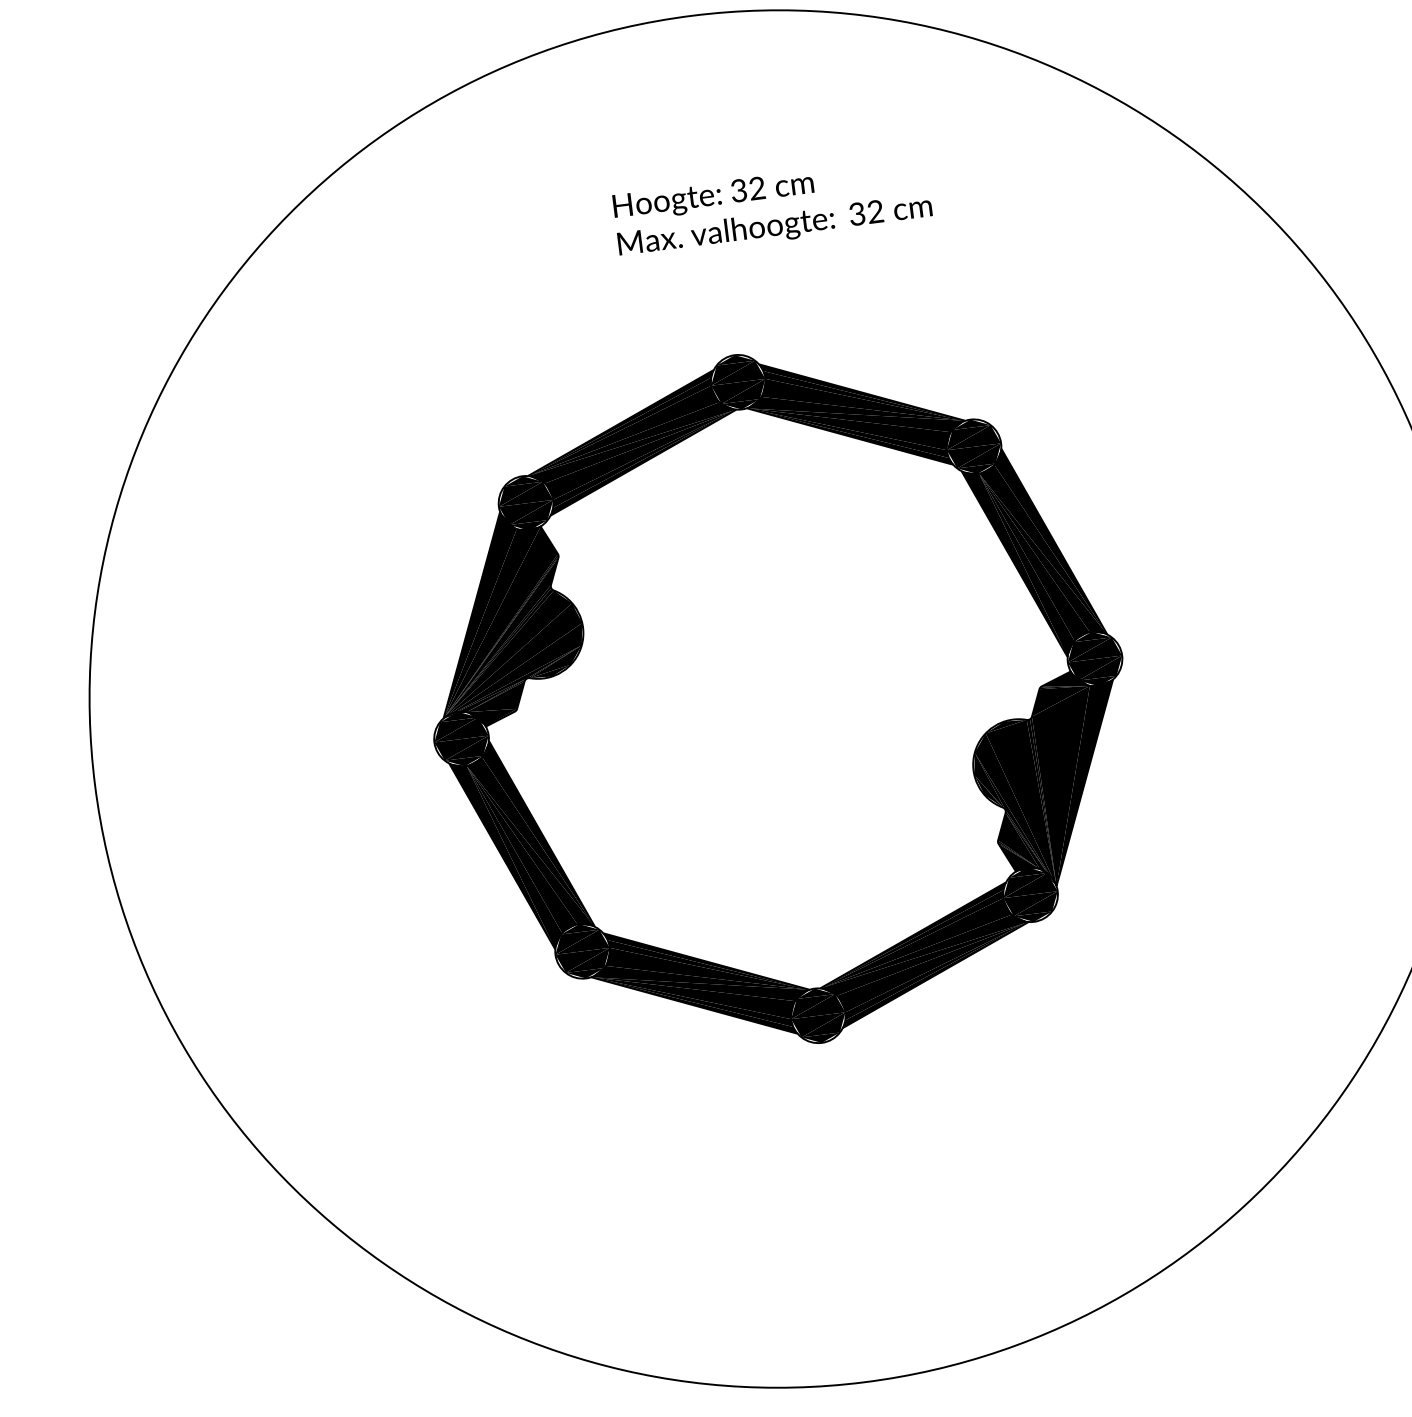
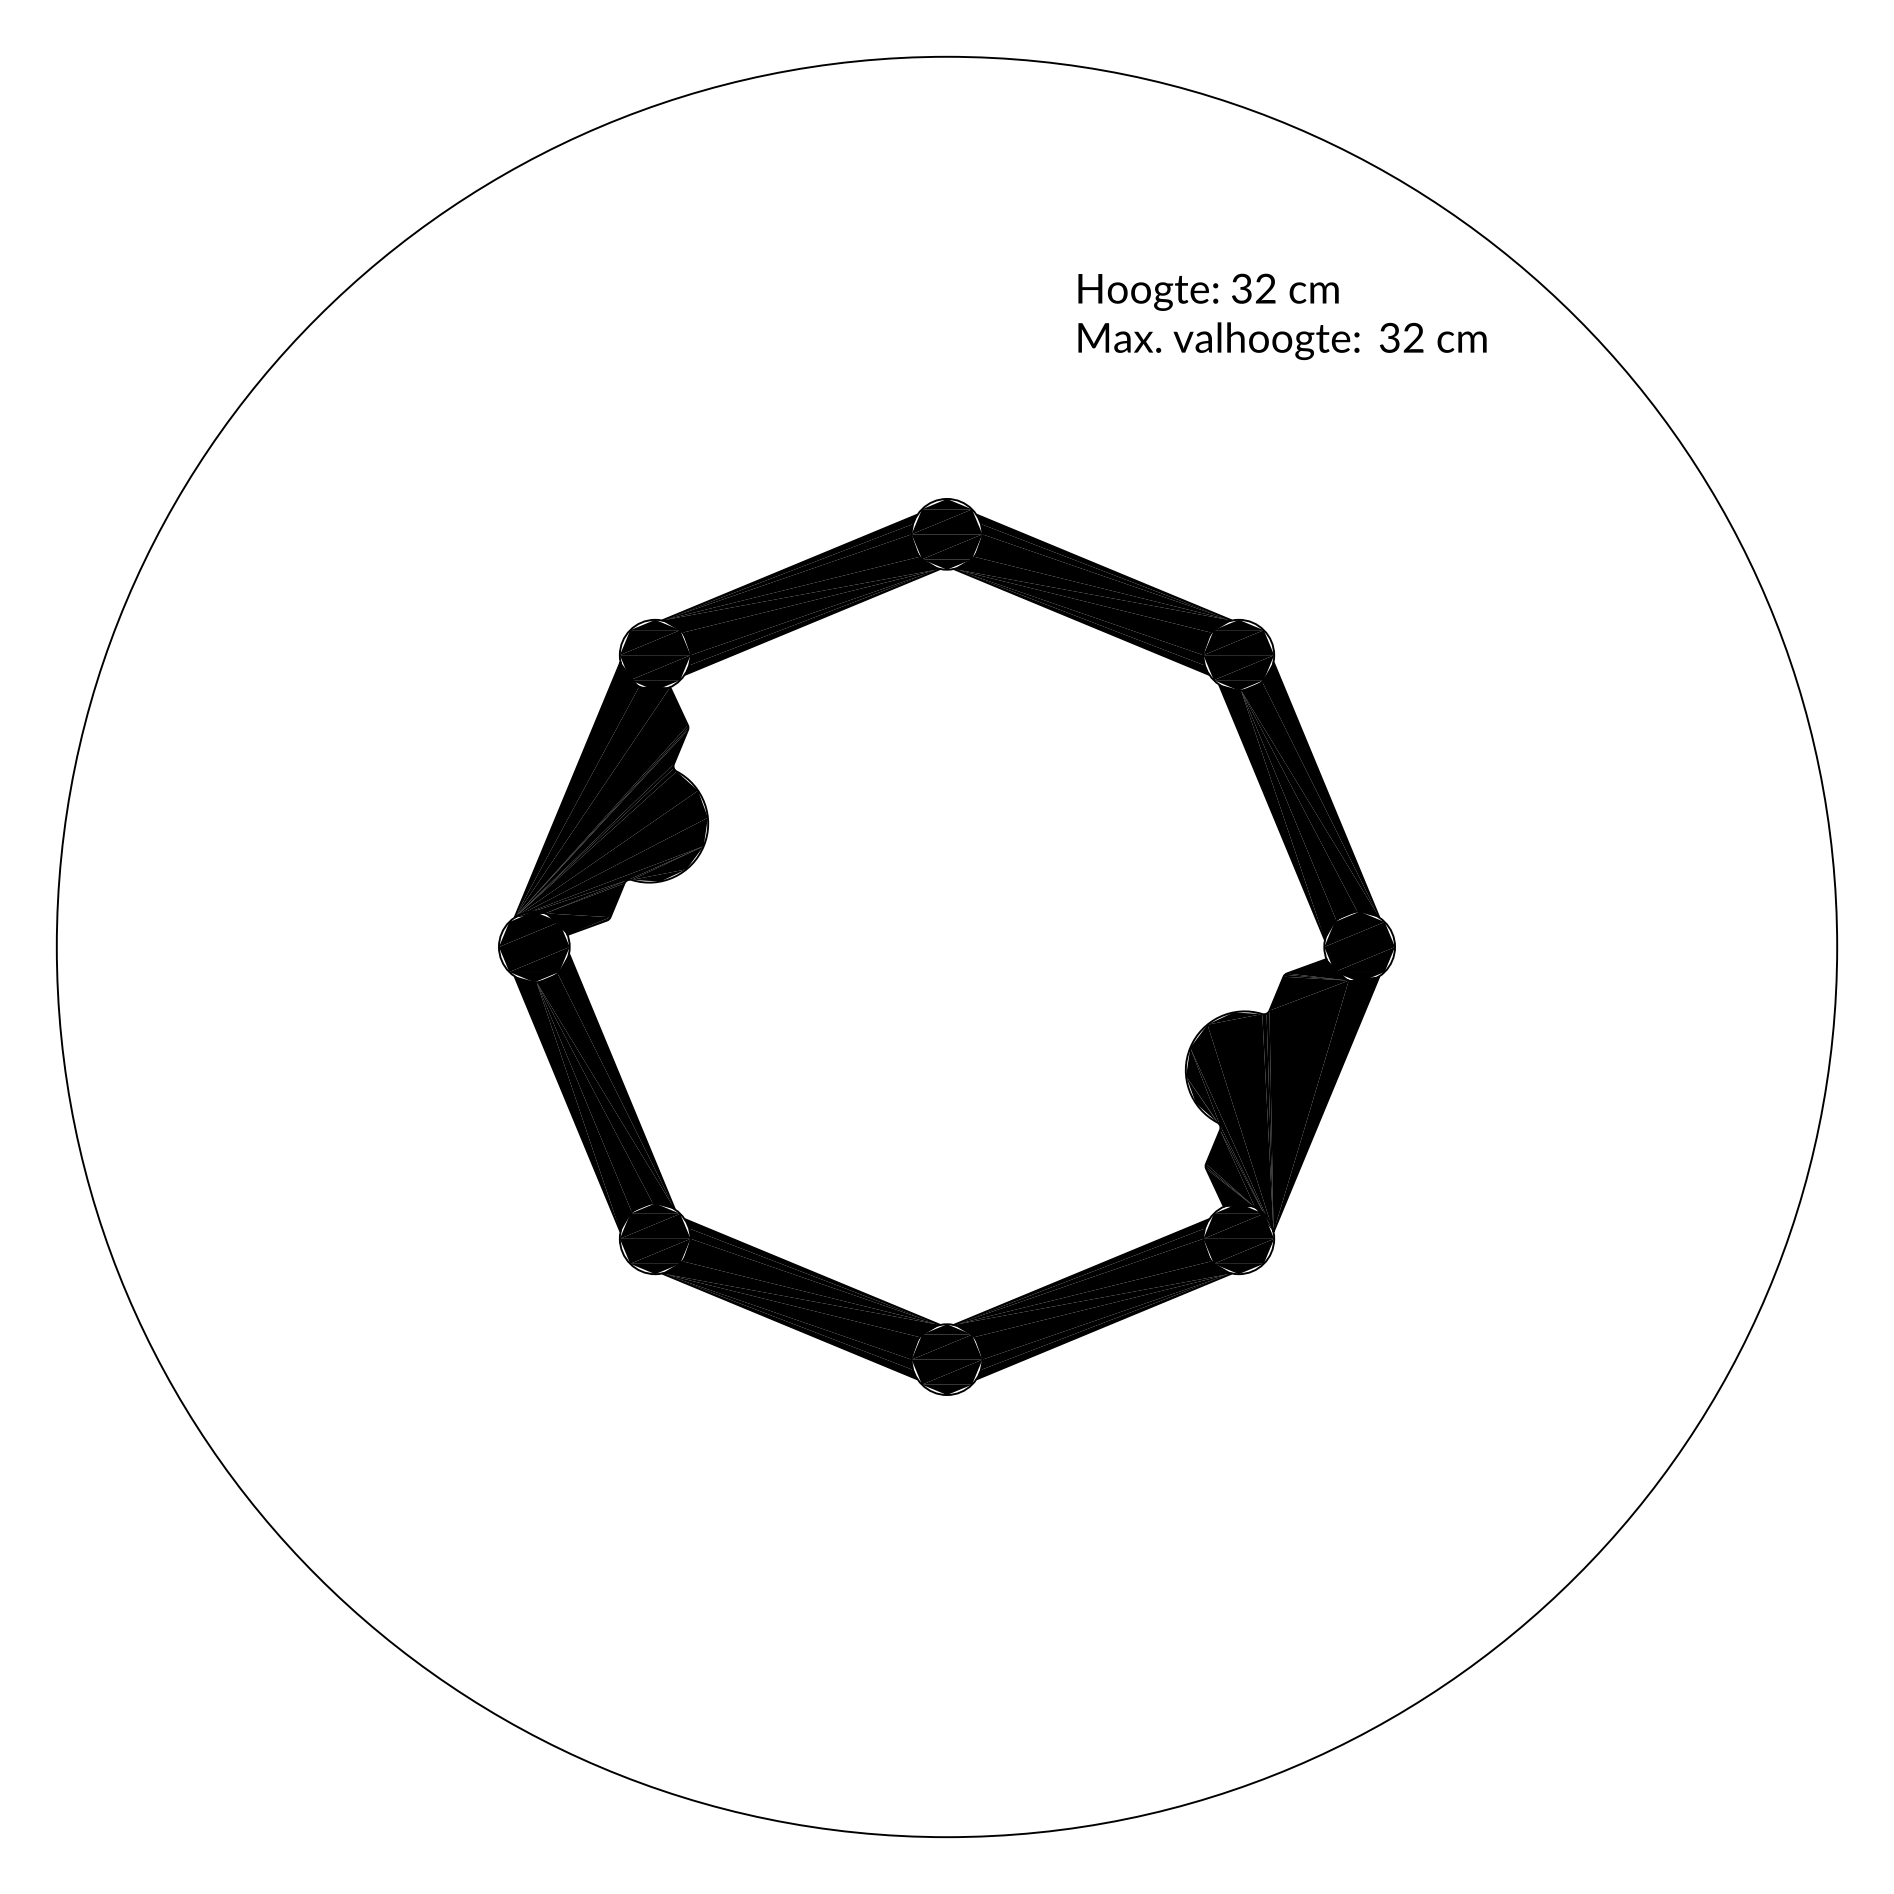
text: (772, 208) -> (1282, 316), moved

